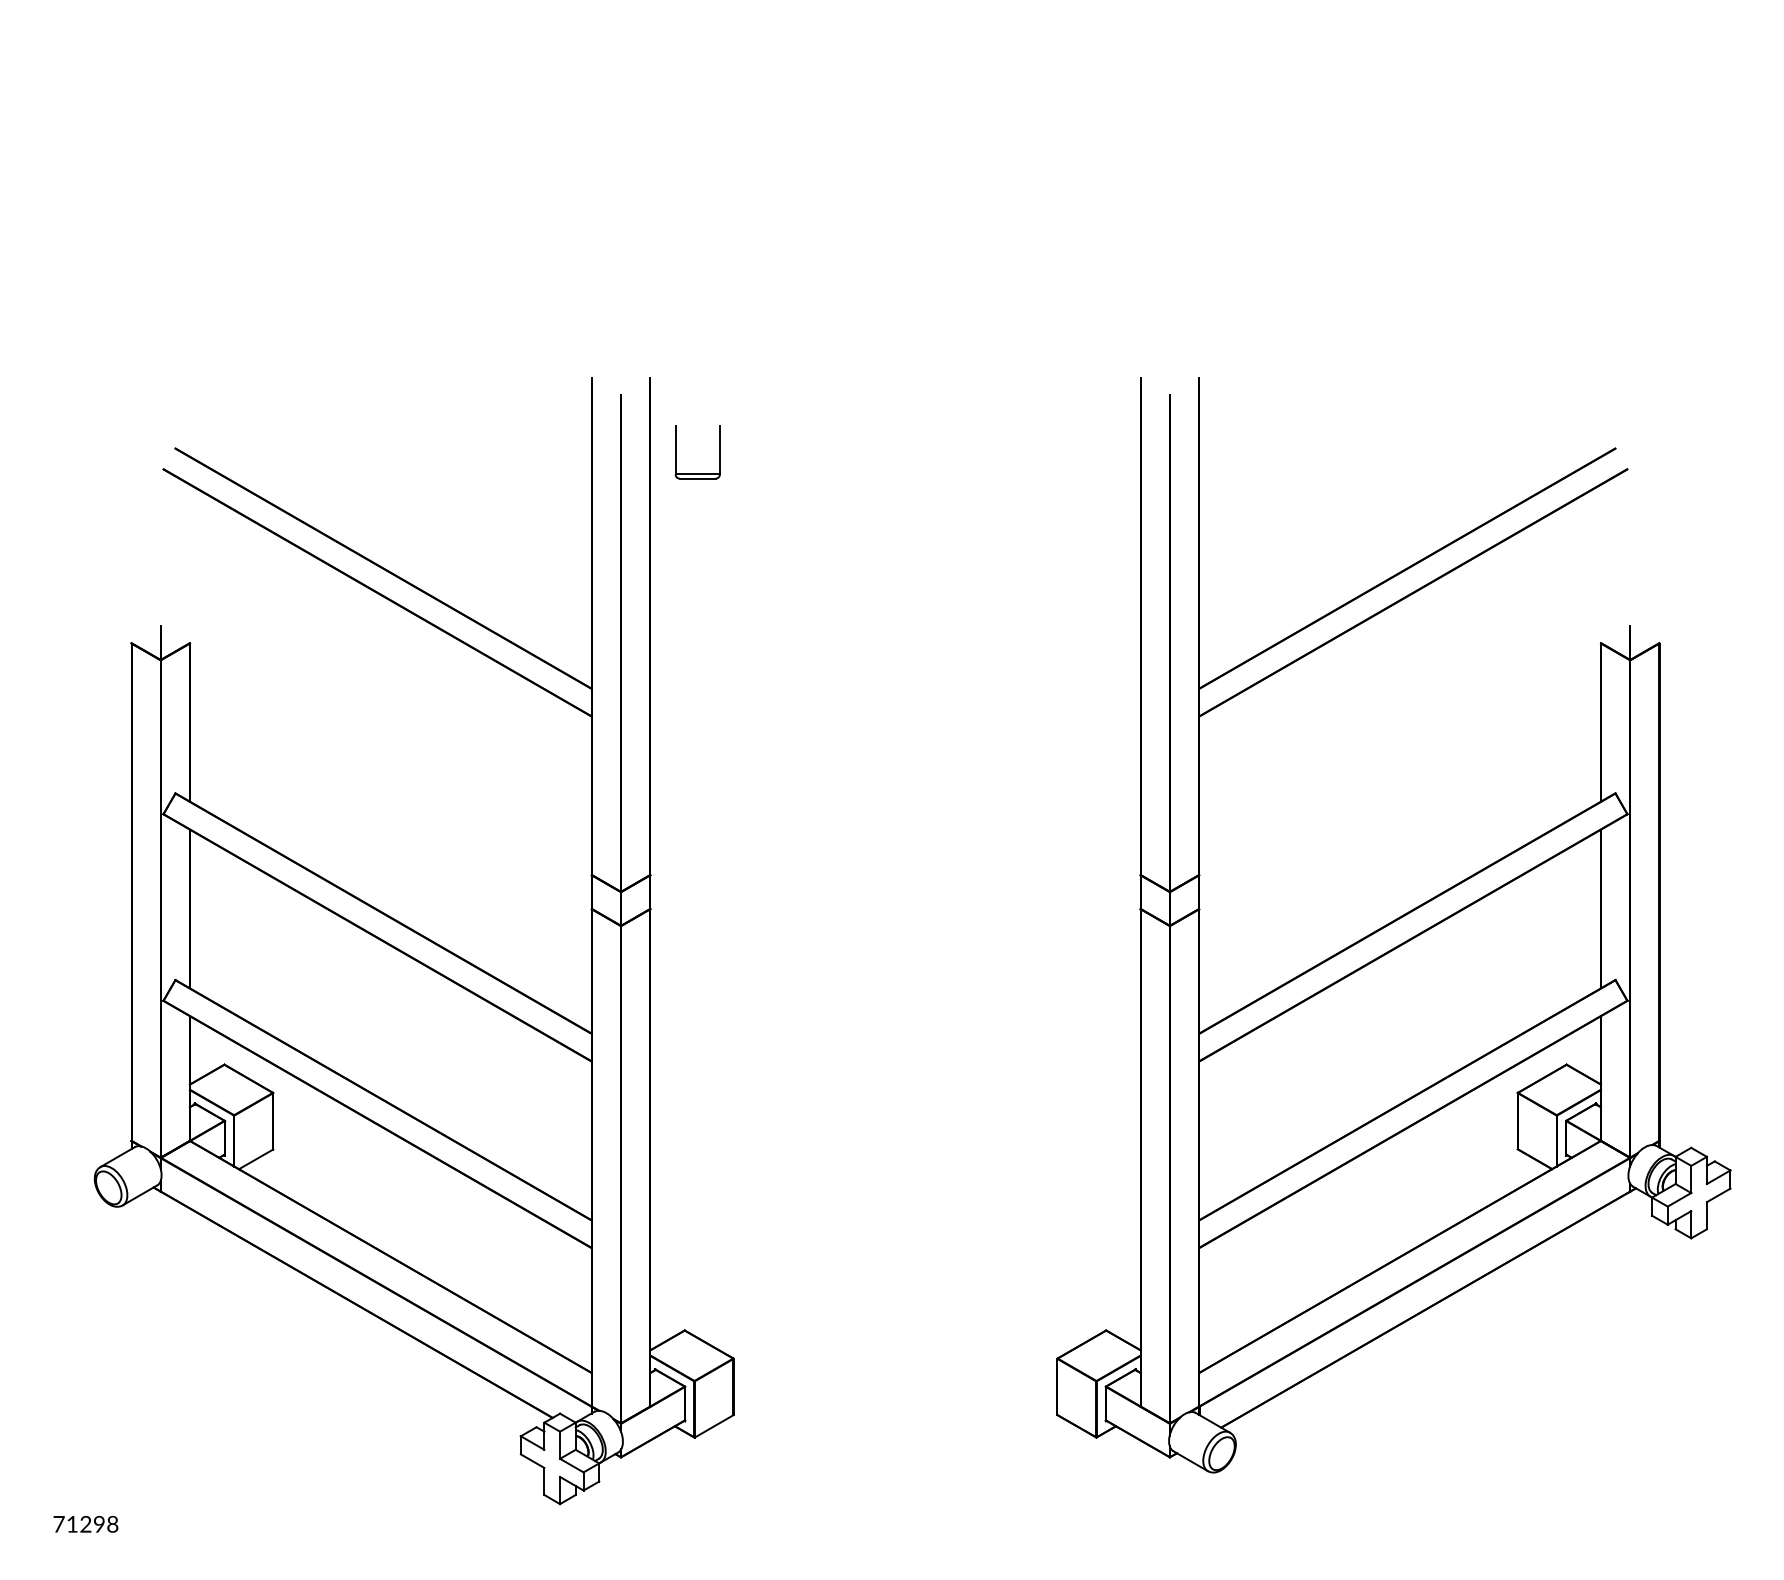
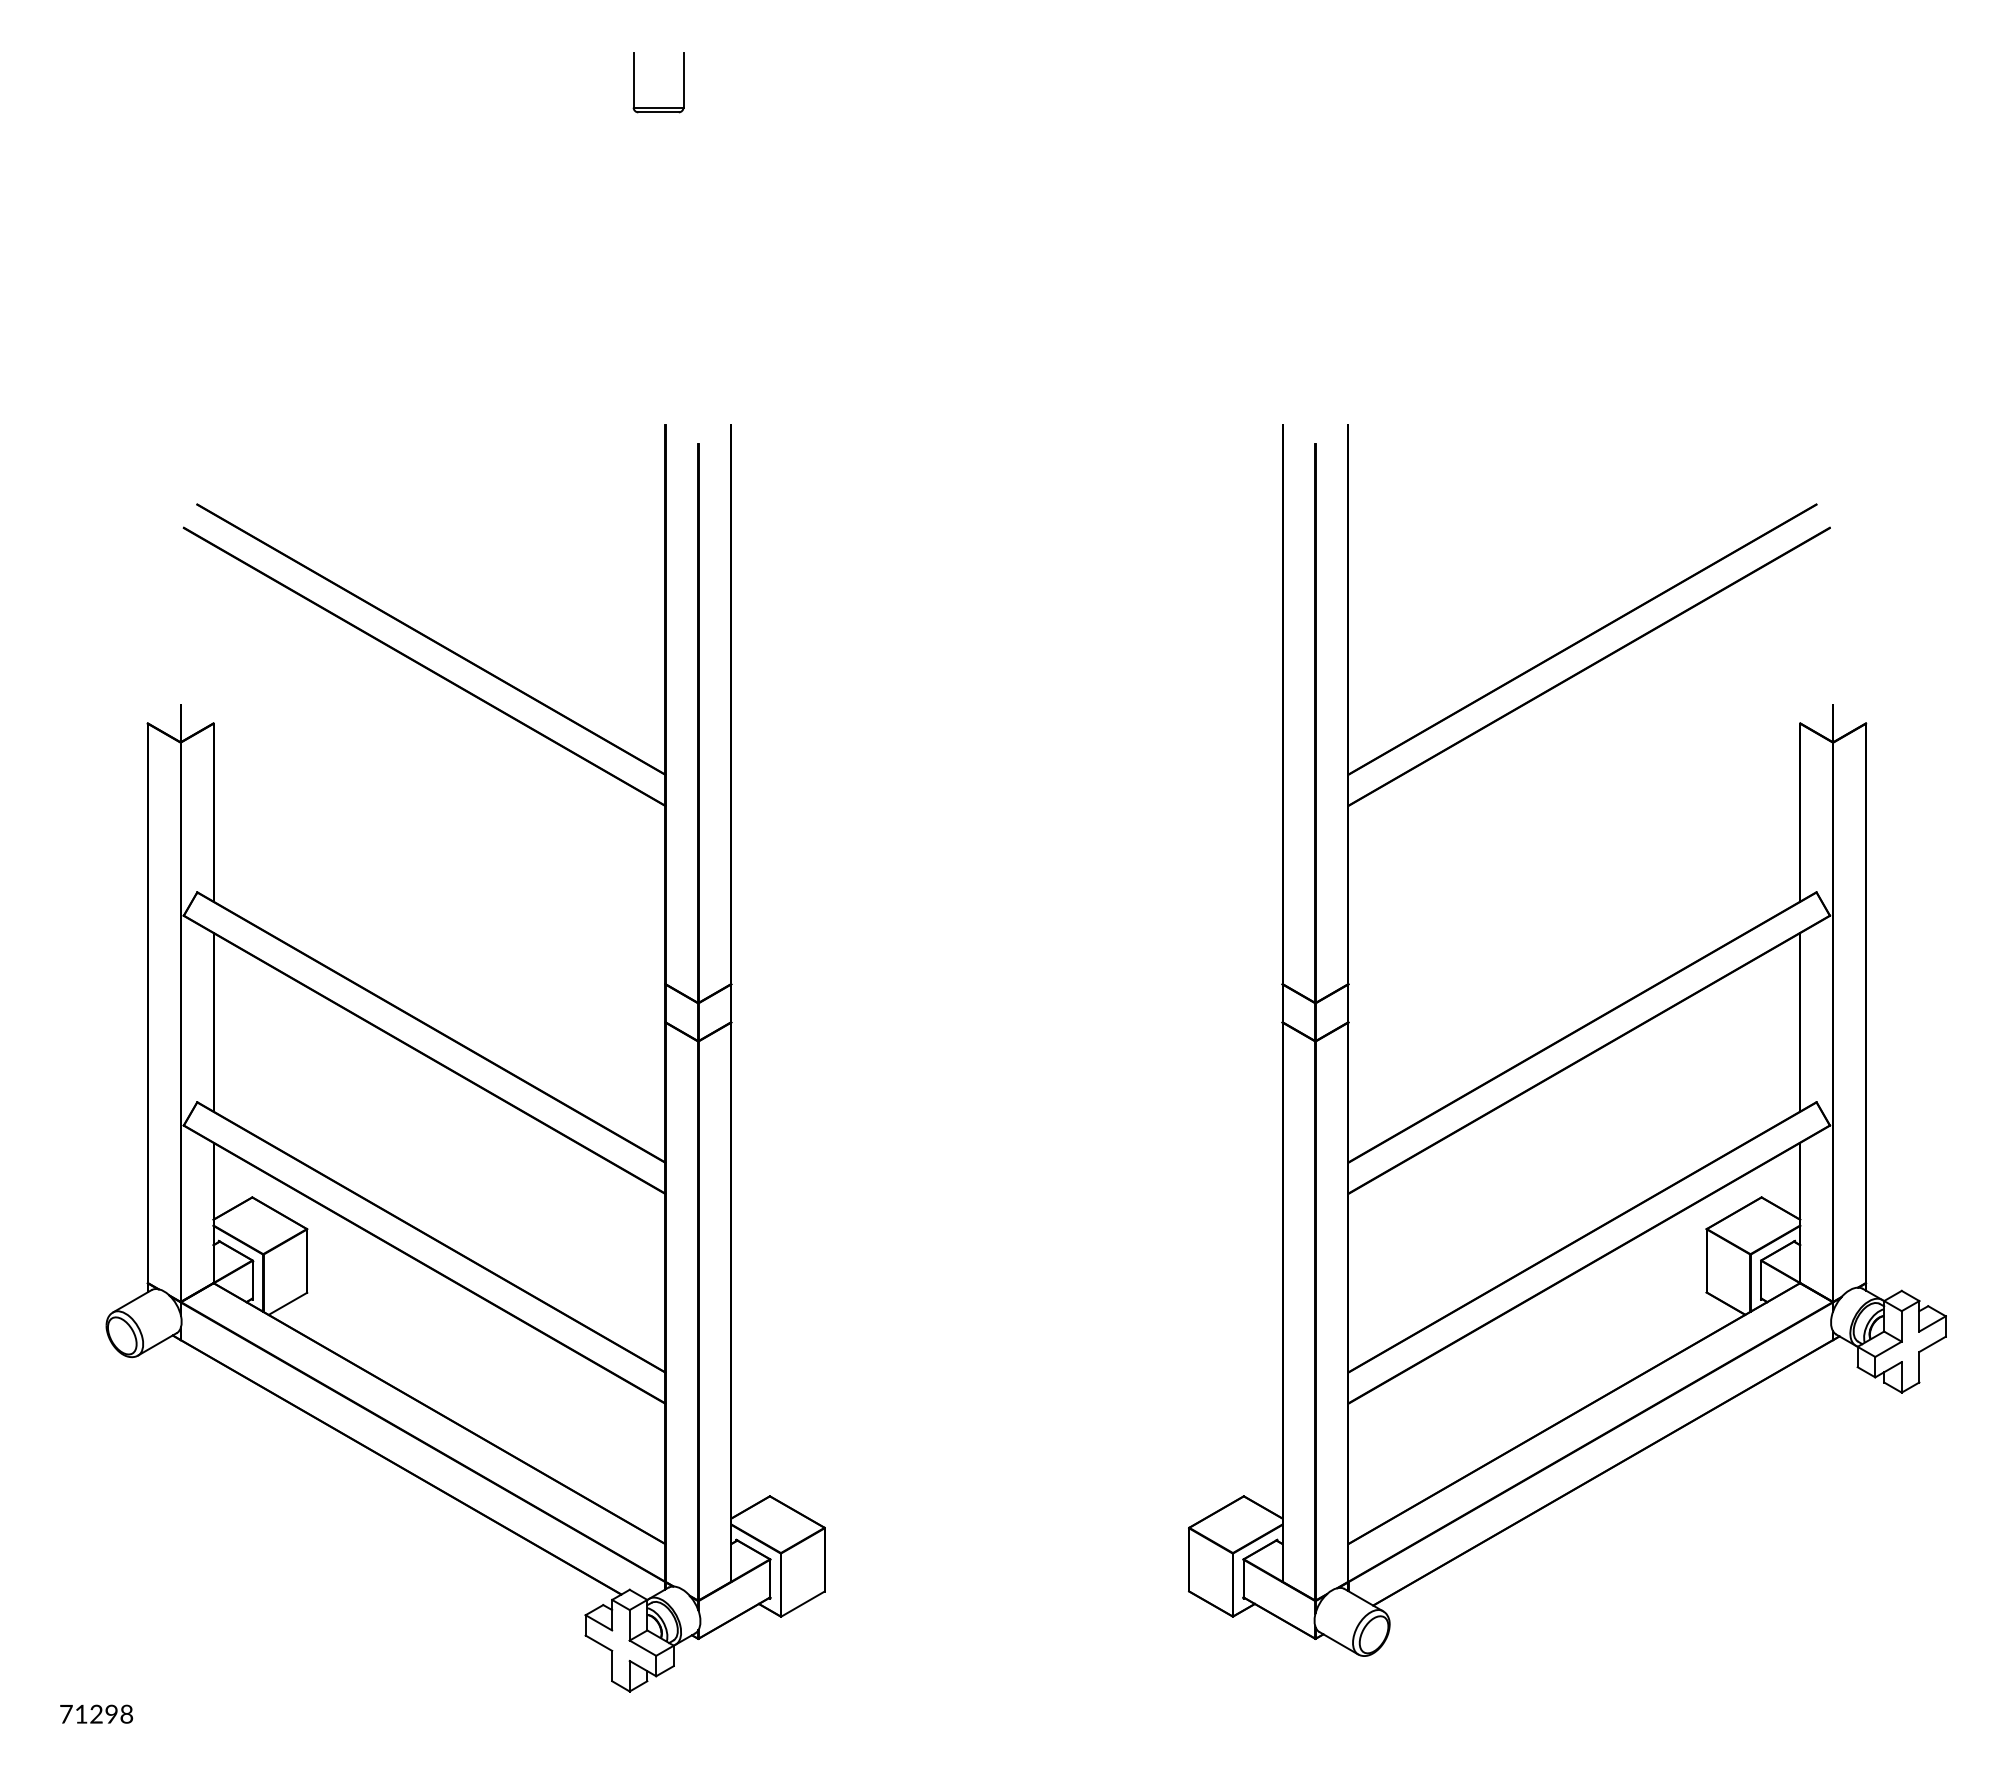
part: (676, 452) -> (634, 82), moved

